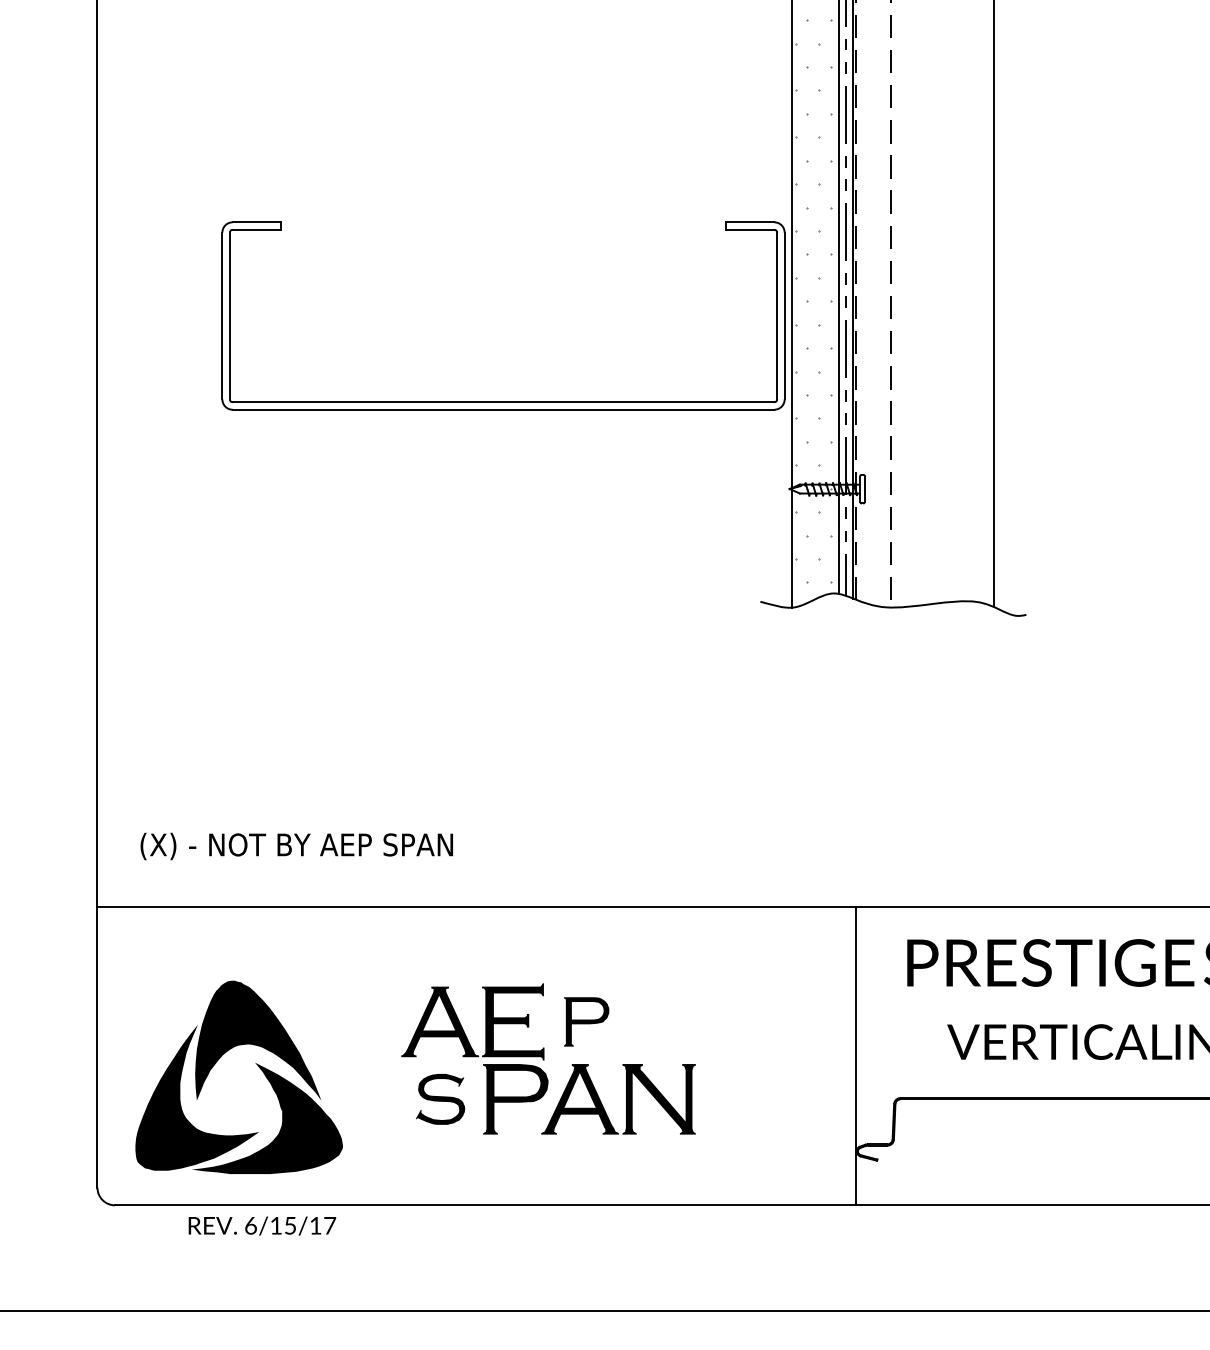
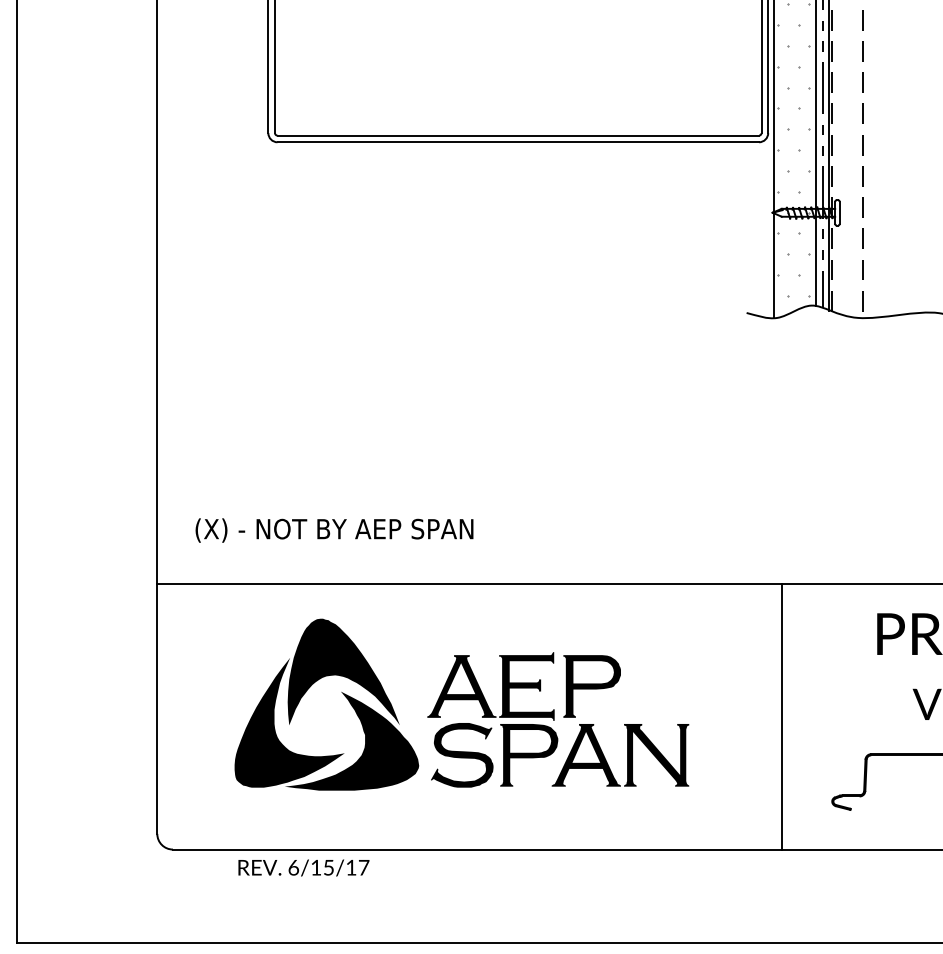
part: (586, 1021) -> (592, 686), size x1.43
line: (856, 1055) -> (782, 716), moved
part: (255, 1063) -> (341, 692), moved
part: (440, 1099) -> (462, 755), size x1.43

